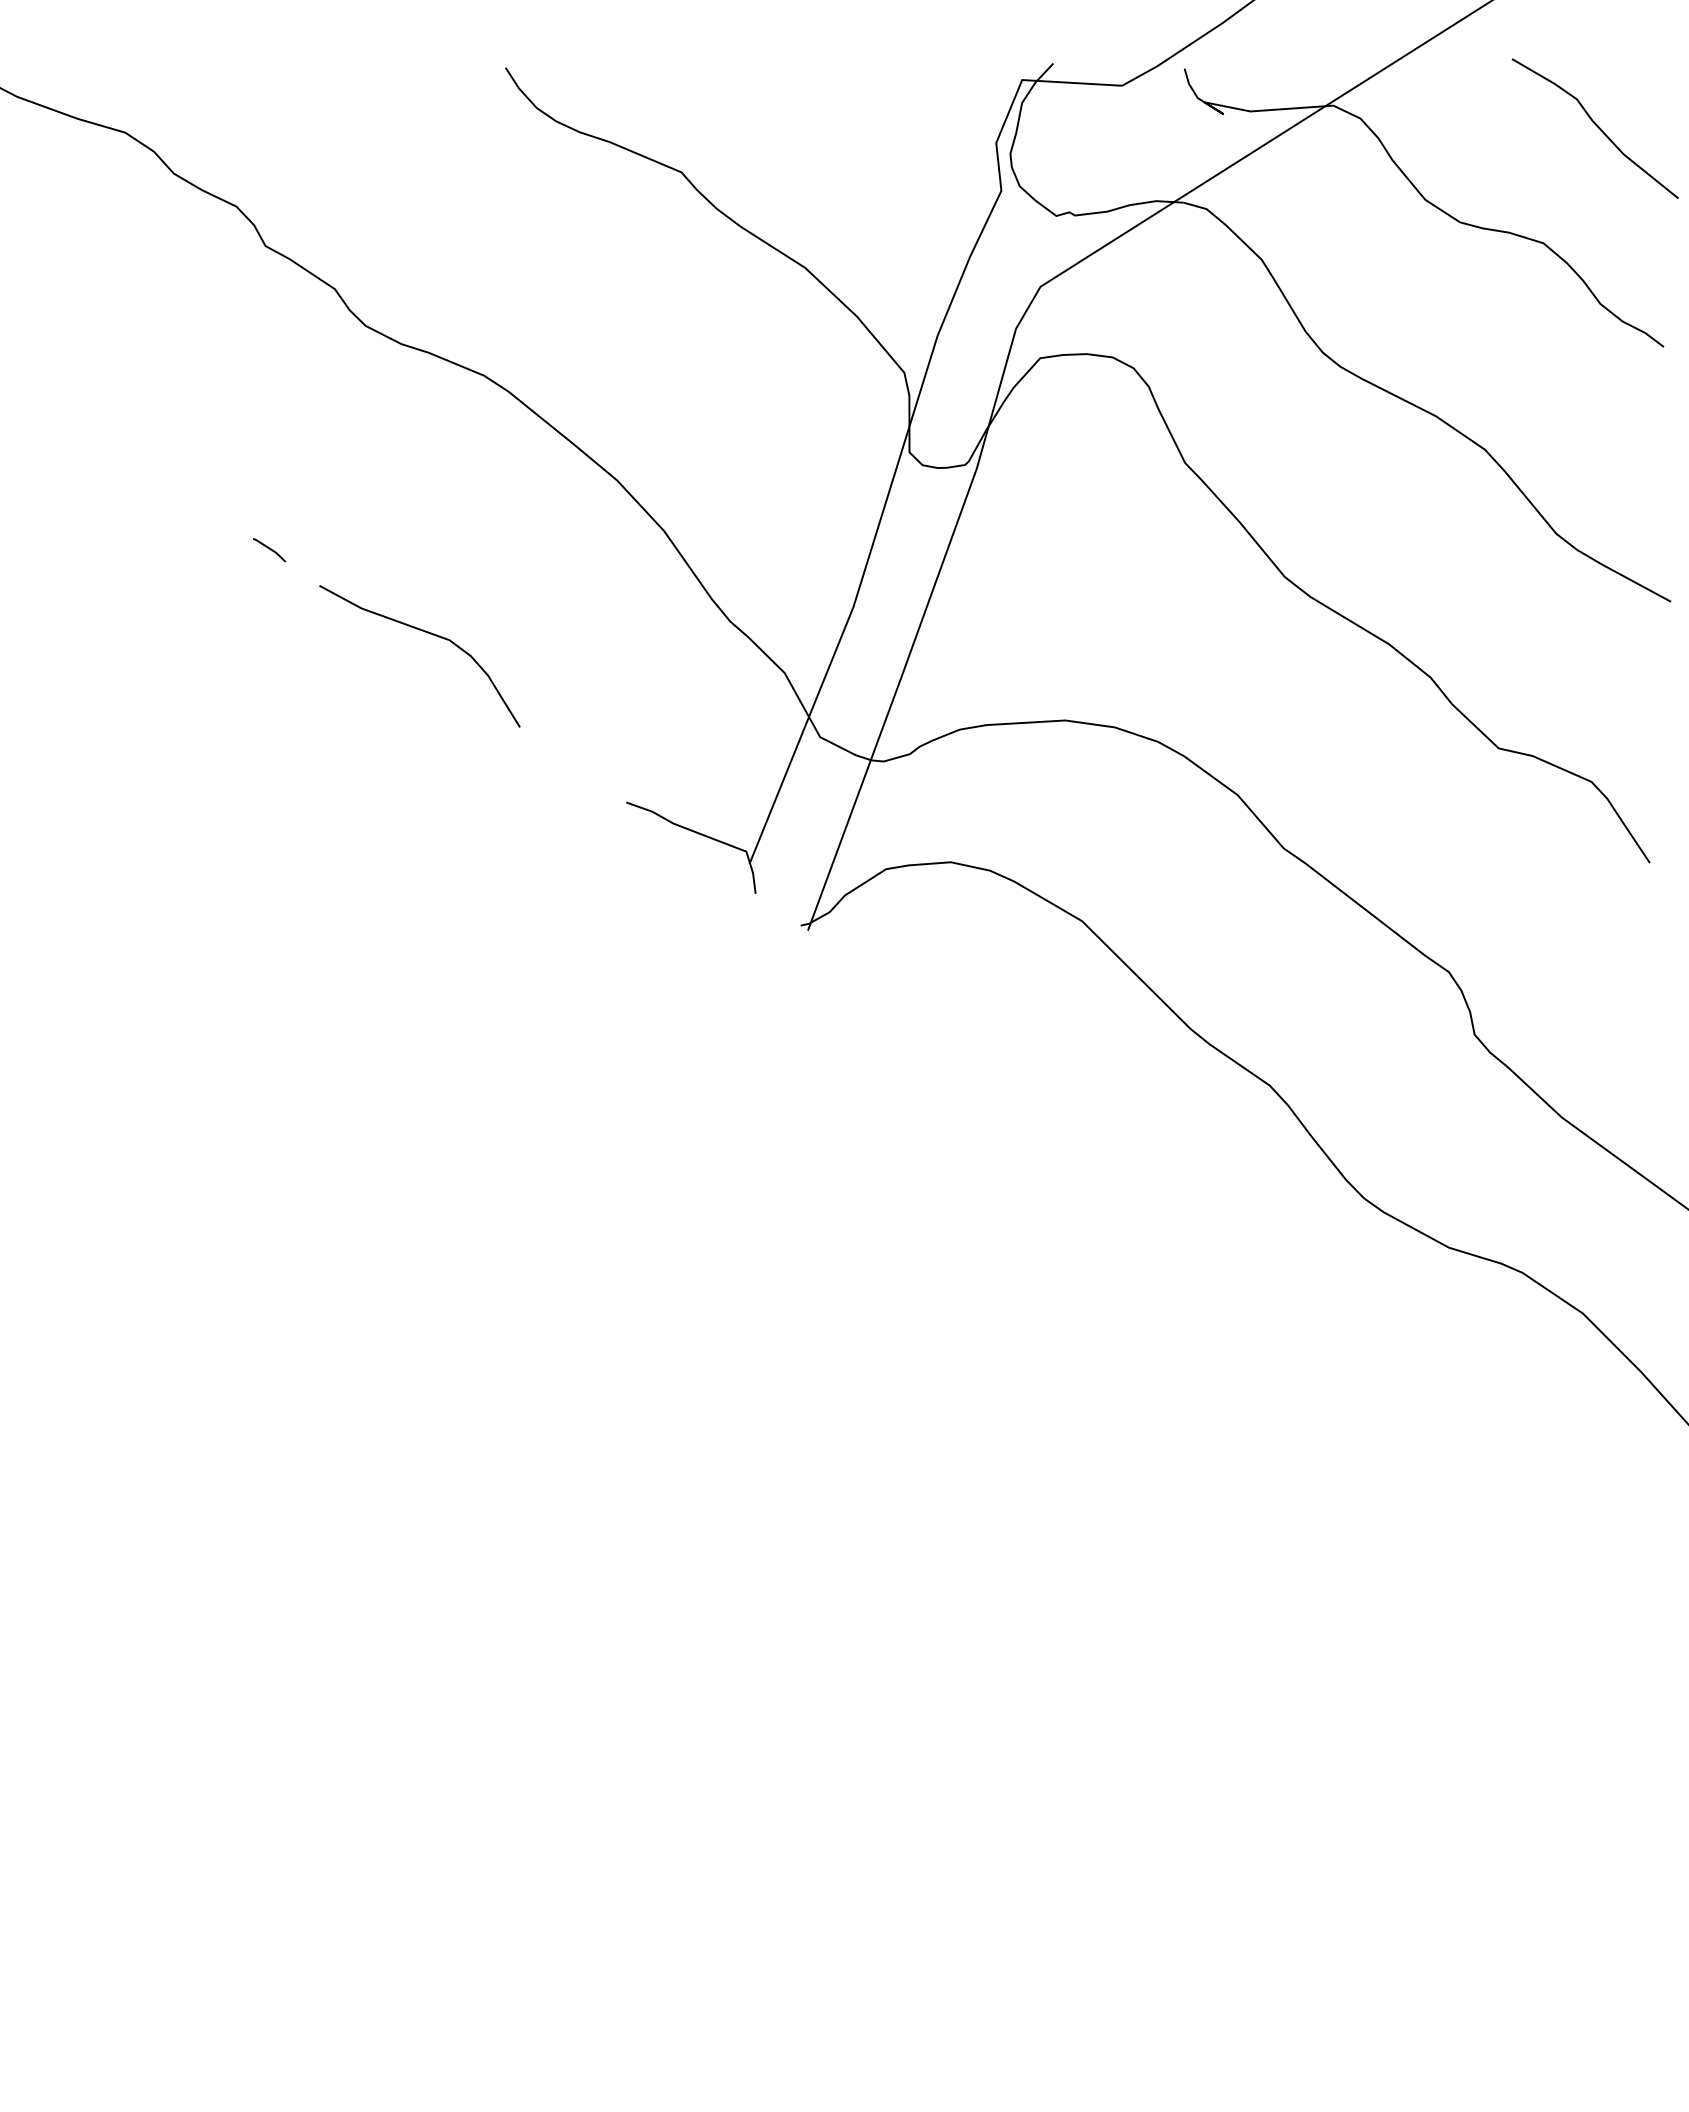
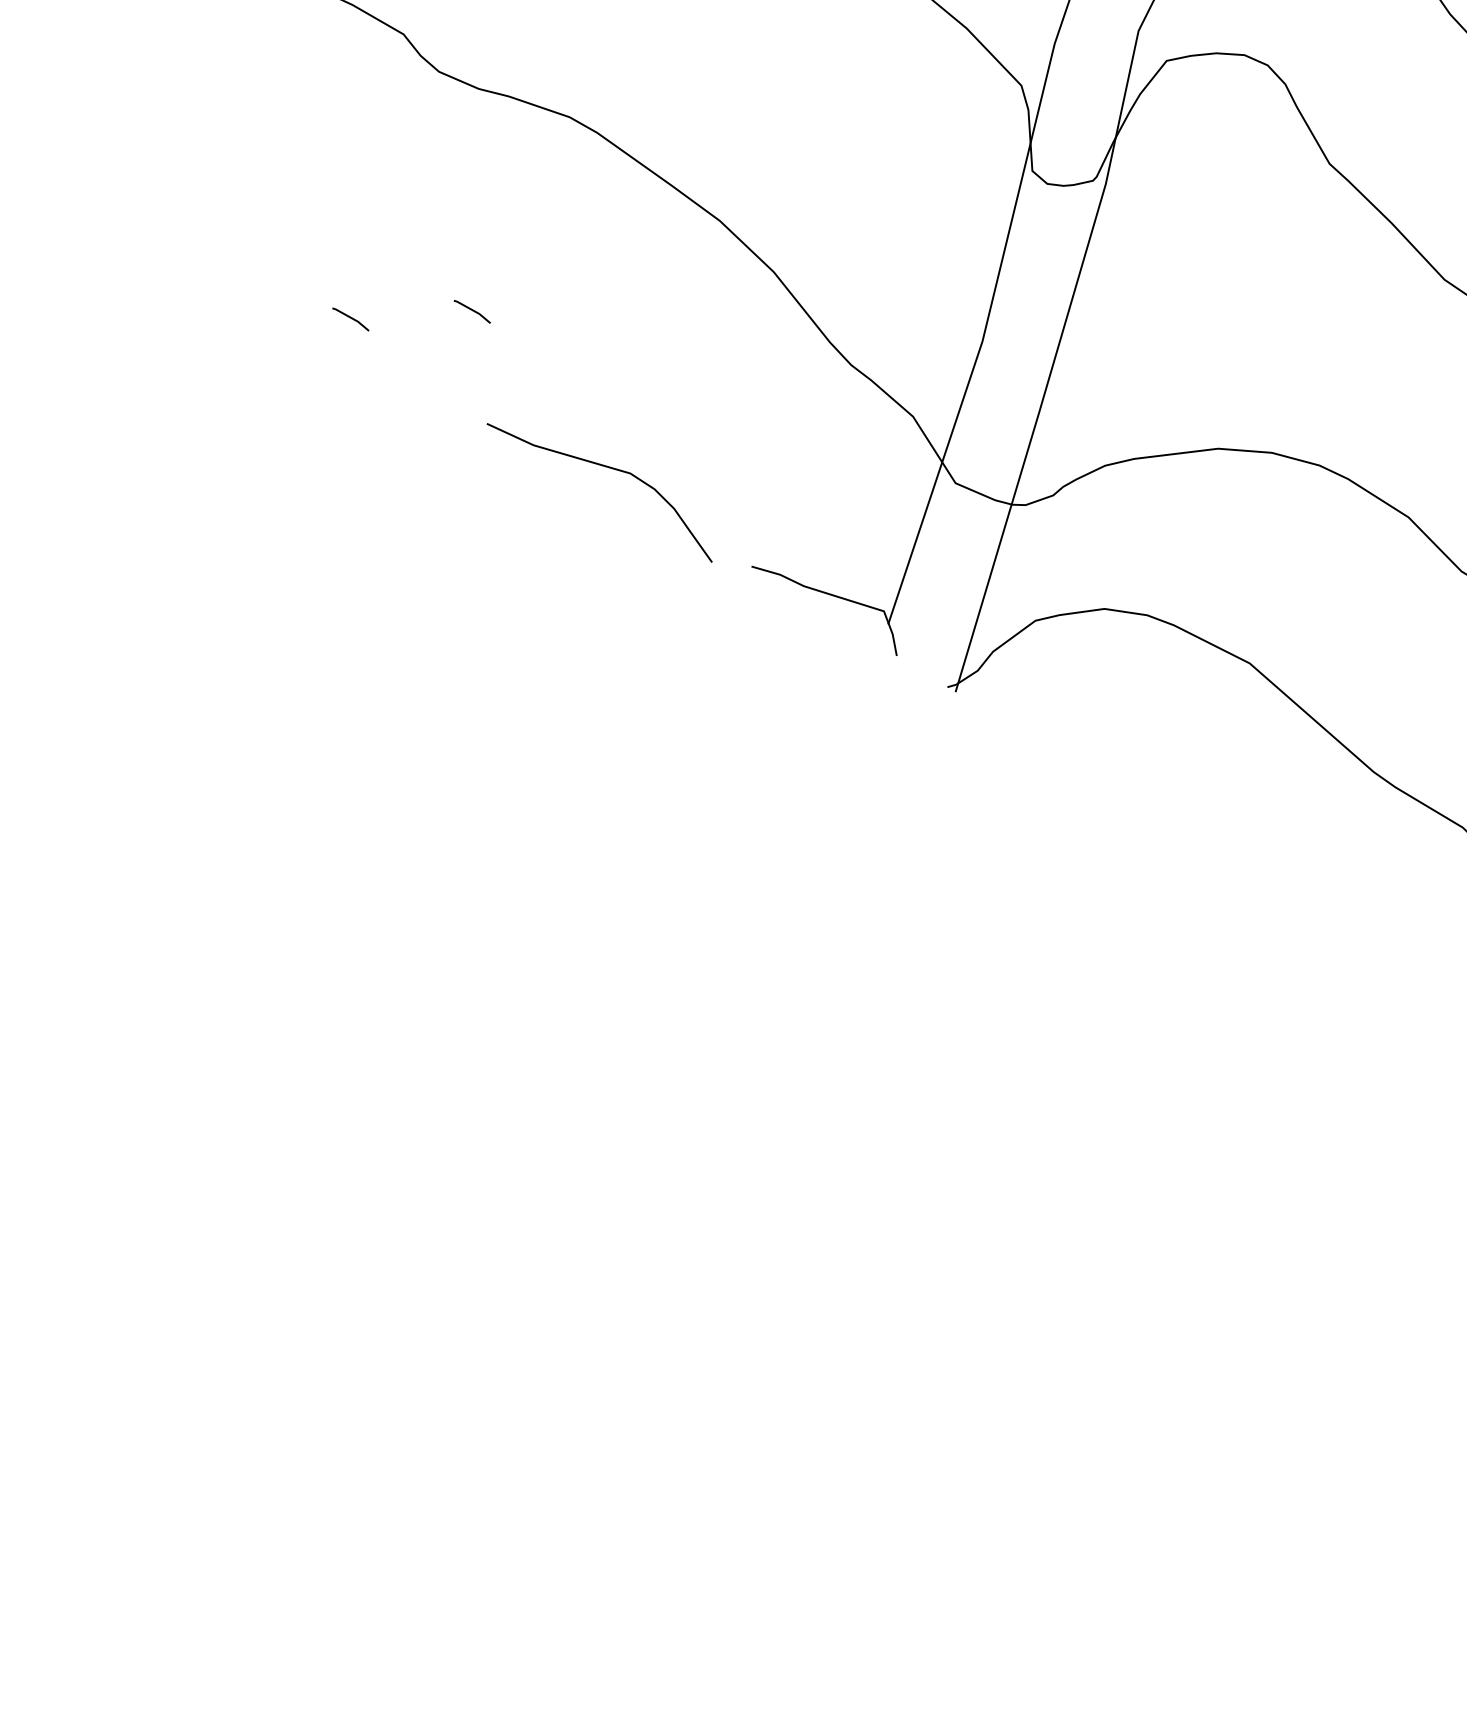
line: (382, 549) -> (472, 311), added
curve: (427, 633) -> (606, 467), moved

